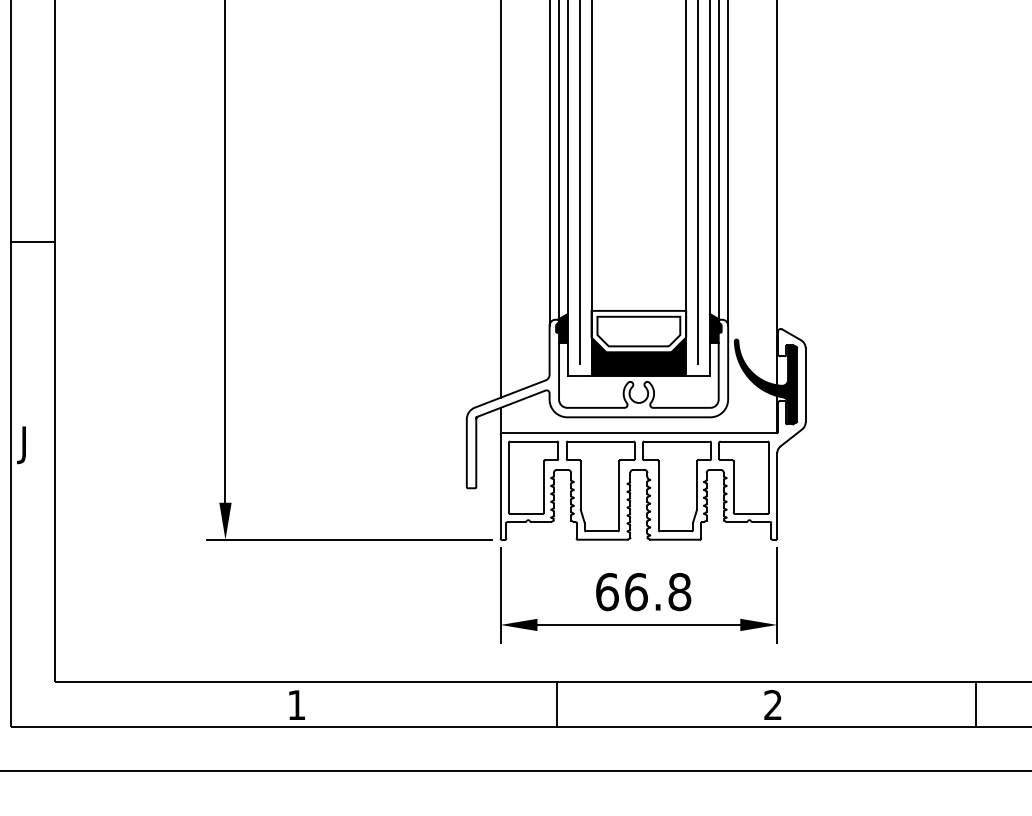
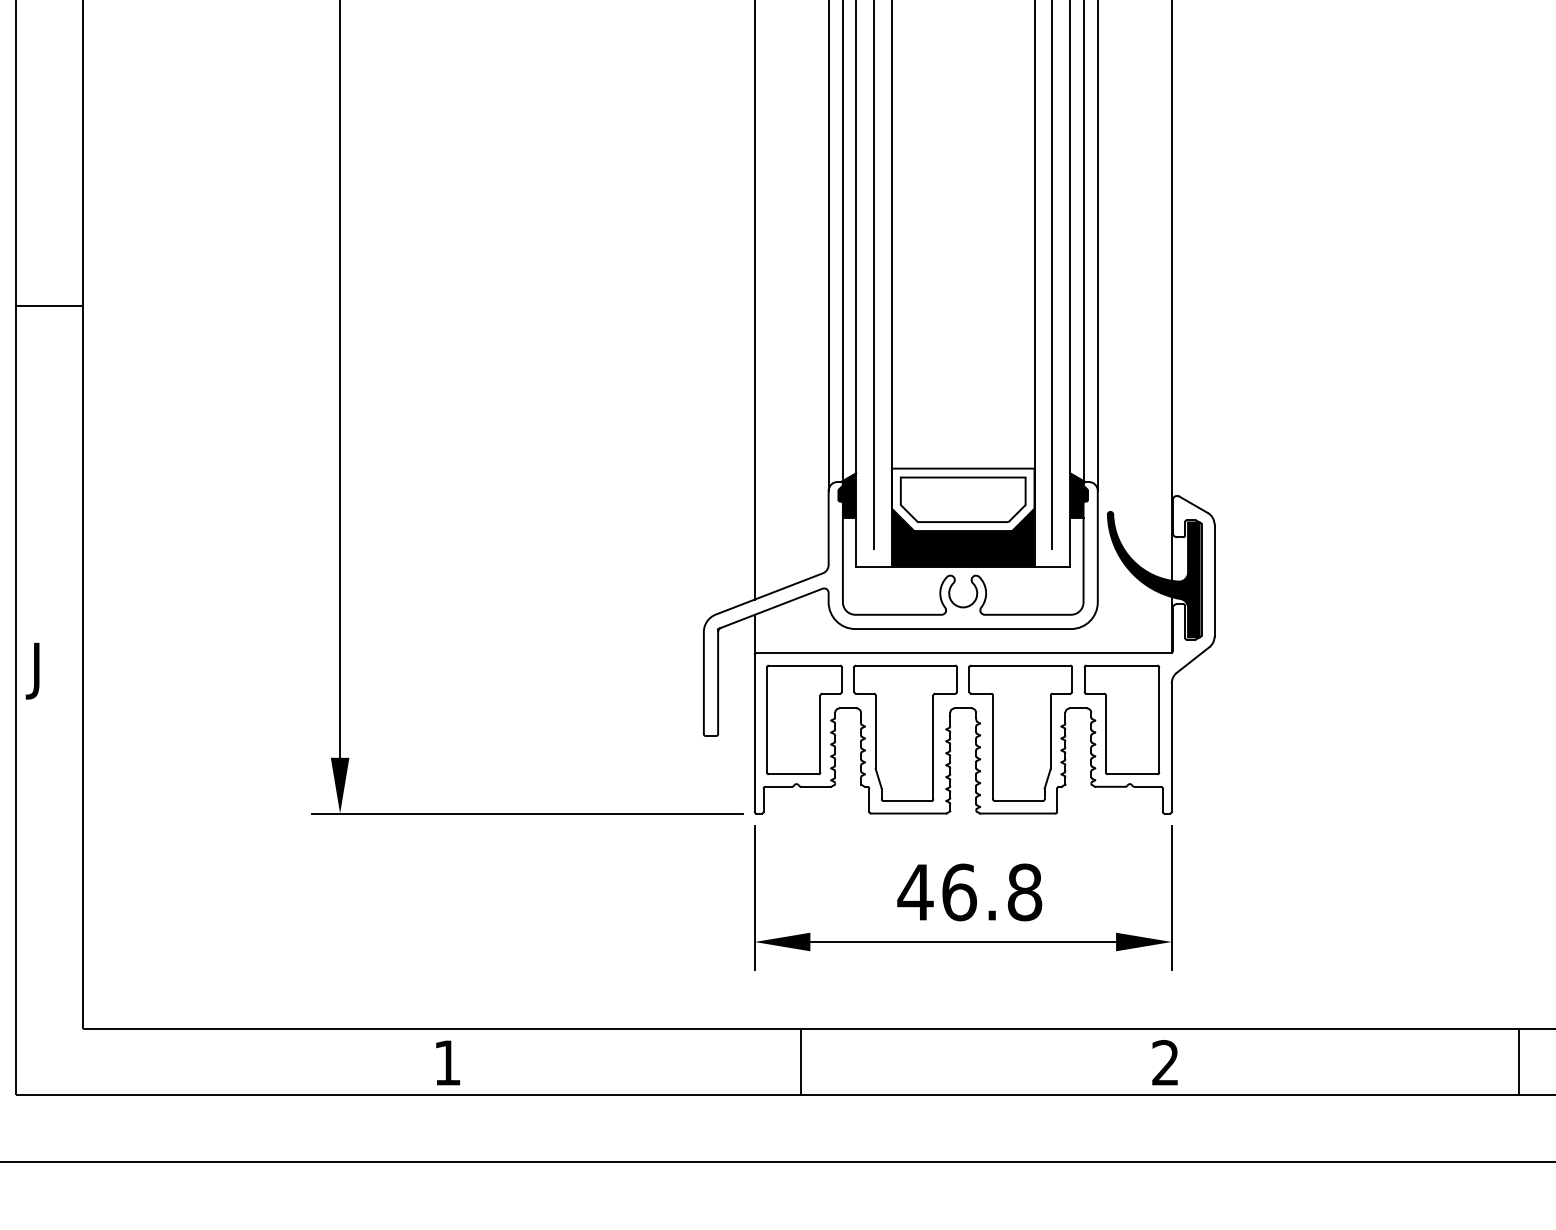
line: (32, 241) -> (49, 305), moved
text: (607, 592) -> (915, 893), 66.8 -> 46.8
line: (557, 704) -> (801, 1061), moved
line: (975, 704) -> (1518, 1061), moved

